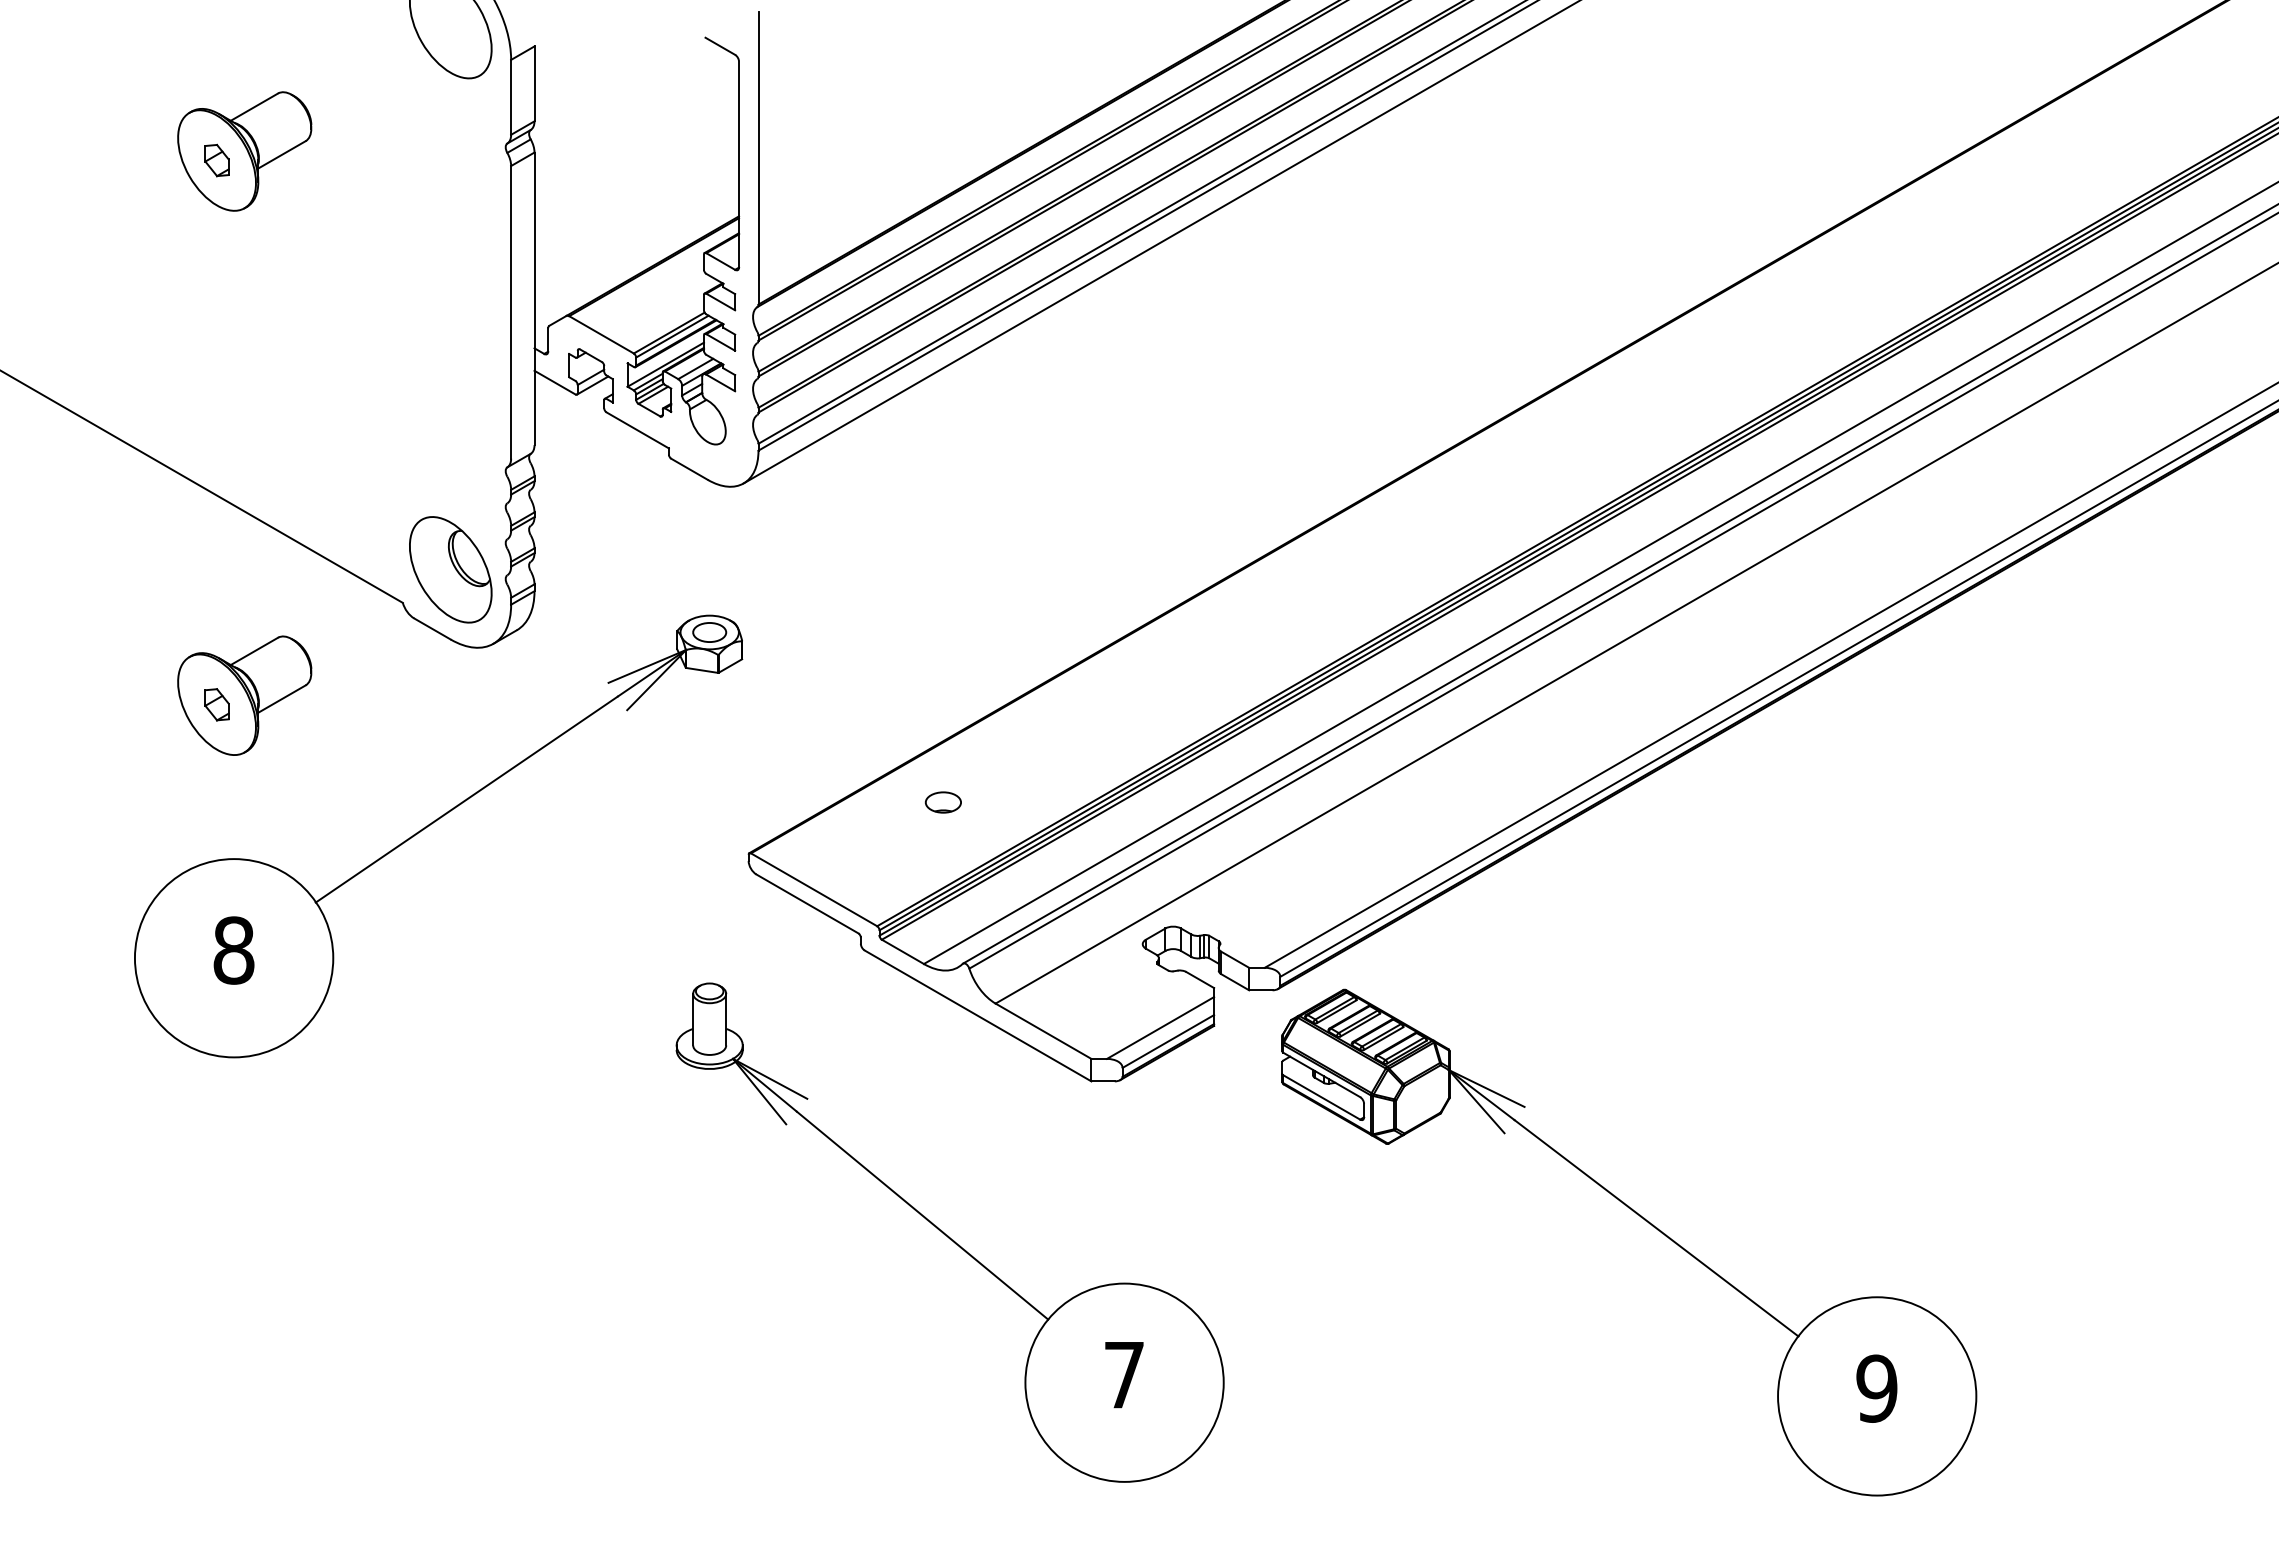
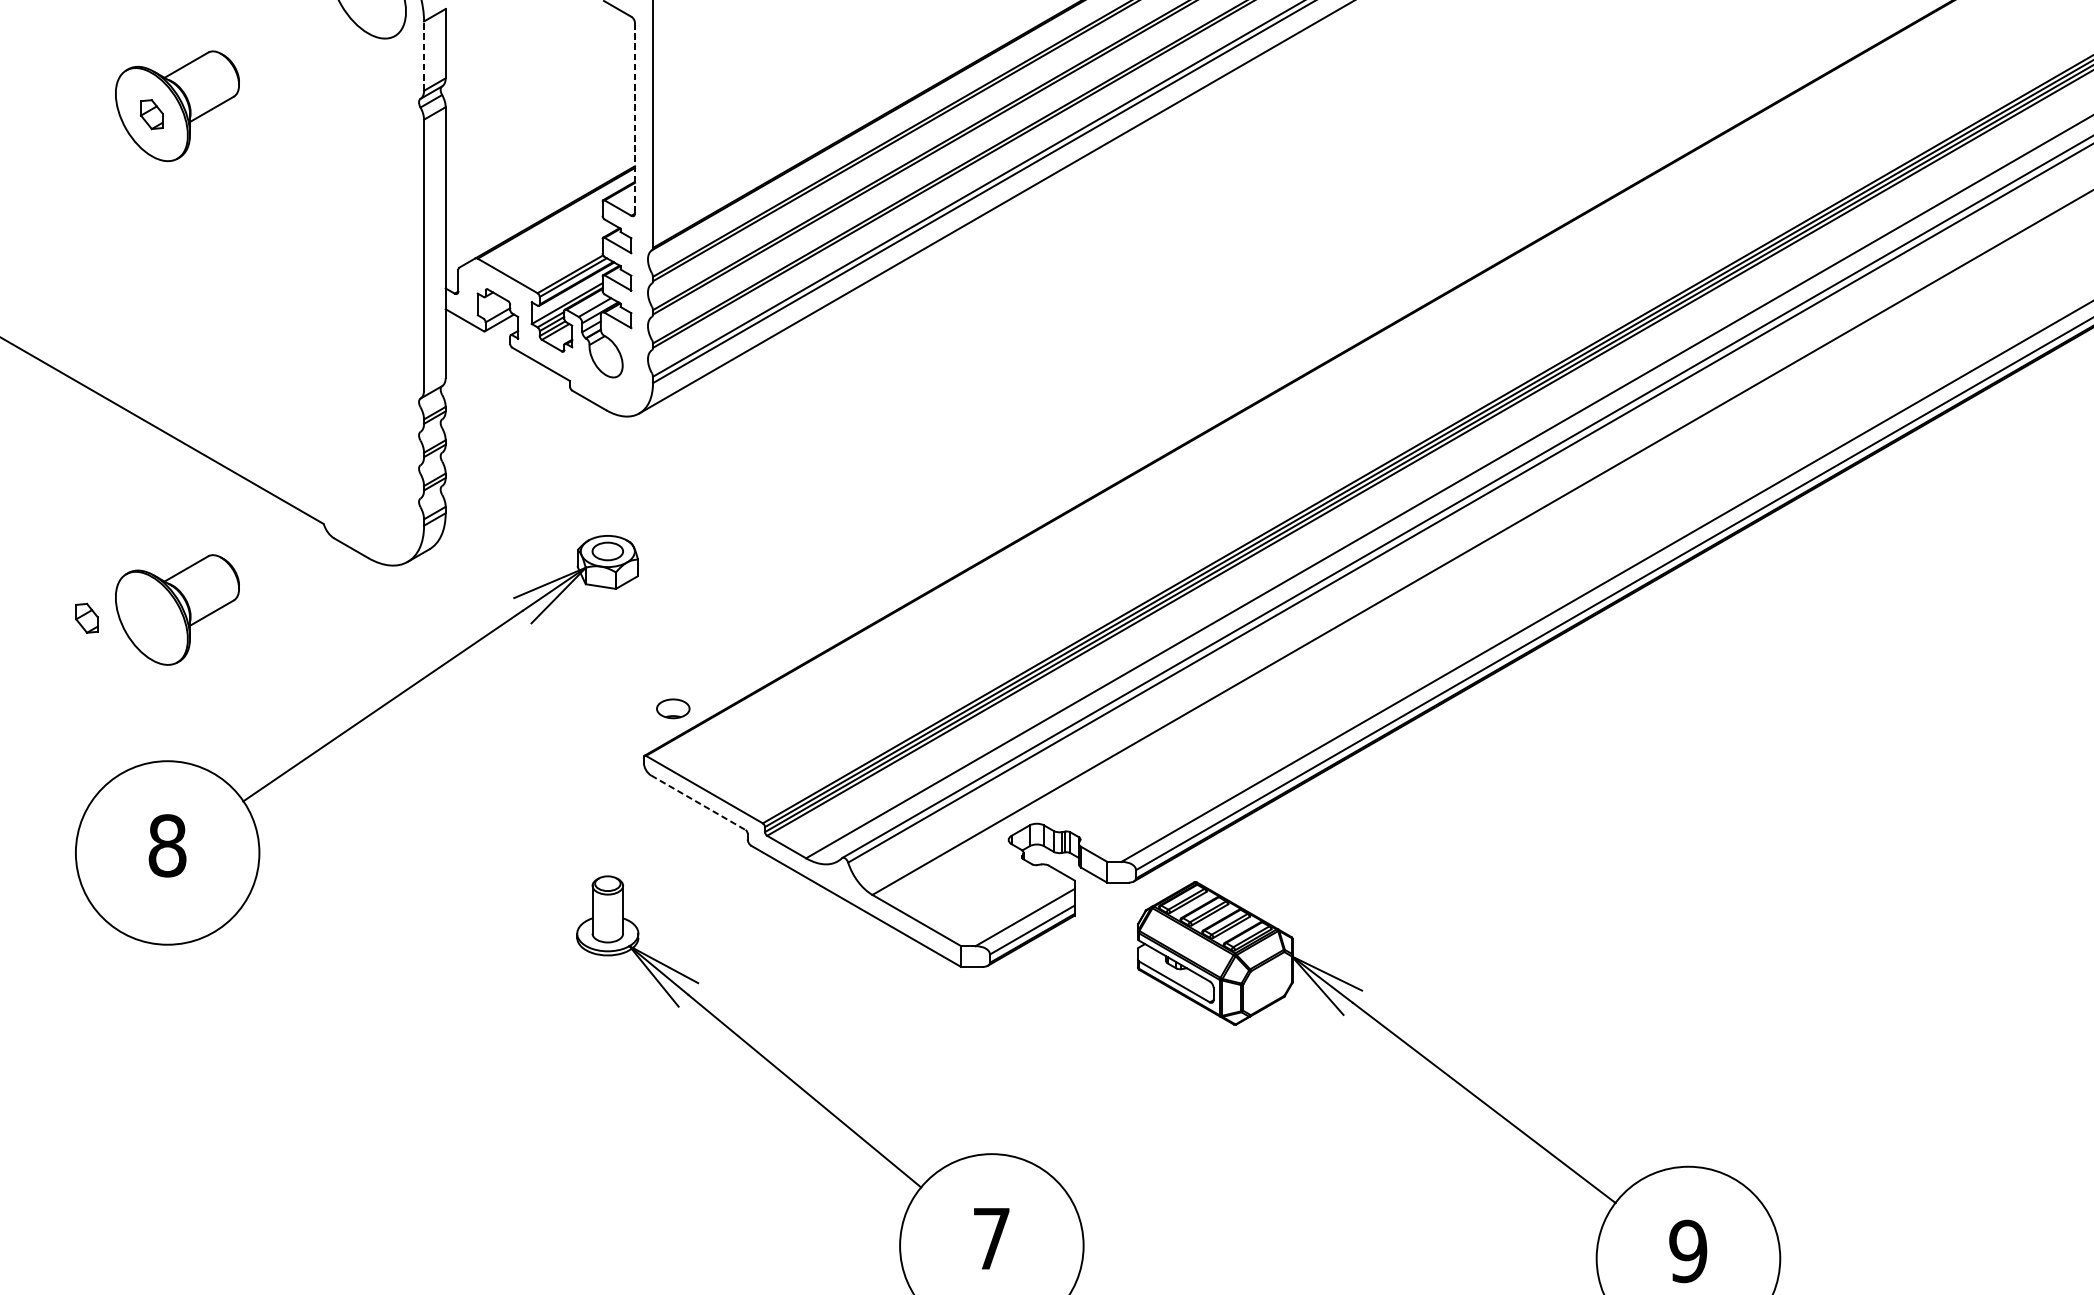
line: (511, 96) -> (424, 55), solid -> dashed
line: (739, 164) -> (635, 118), solid -> dashed
part: (450, 569) -> (367, 493), removed
part: (216, 704) -> (86, 618), moved
part: (942, 802) -> (672, 708), moved
line: (807, 903) -> (698, 802), solid -> dashed

